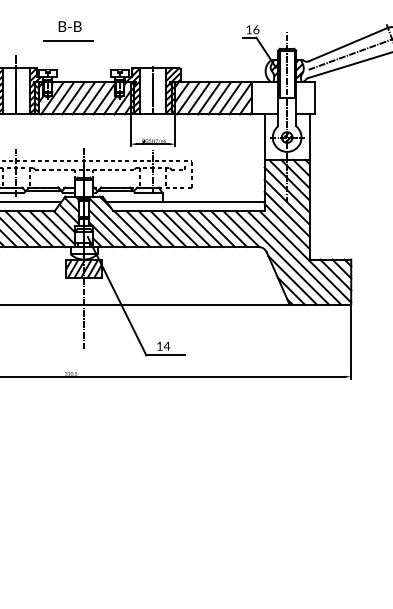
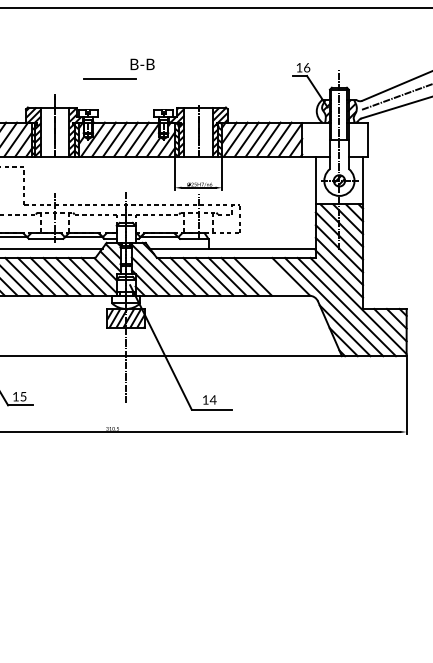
text: (70, 25) -> (142, 63), moved
line: (216, 228) -> (265, 276), removed
line: (229, 228) -> (278, 276), removed

